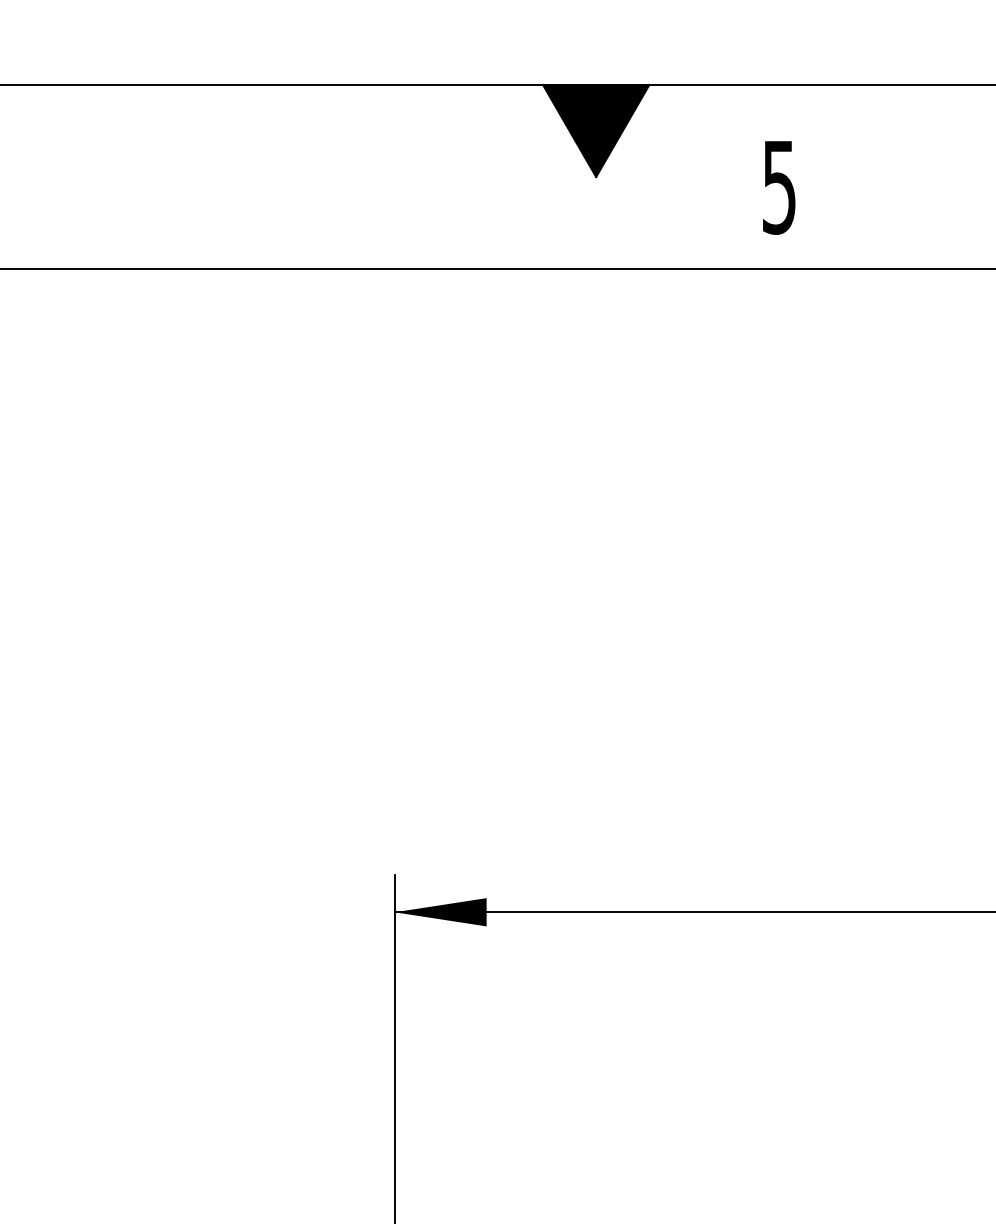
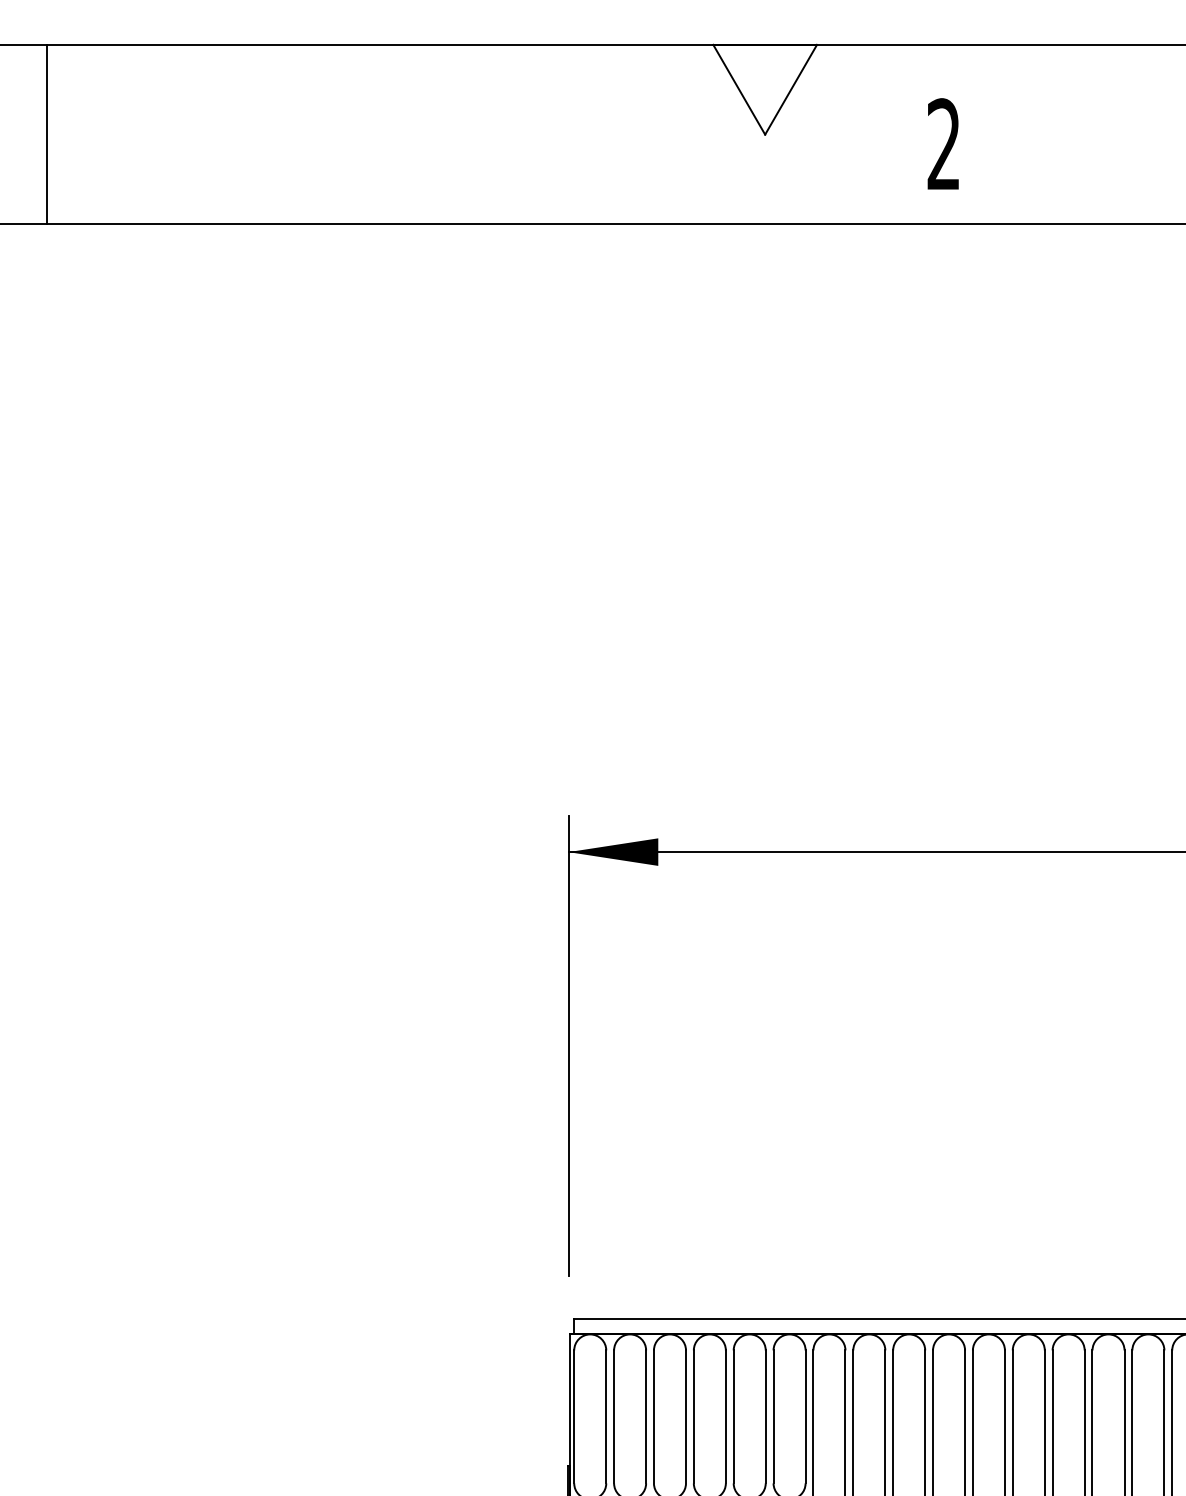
fill: (596, 130) -> (765, 89), removed
text: (778, 187) -> (943, 144), 5 -> 2

